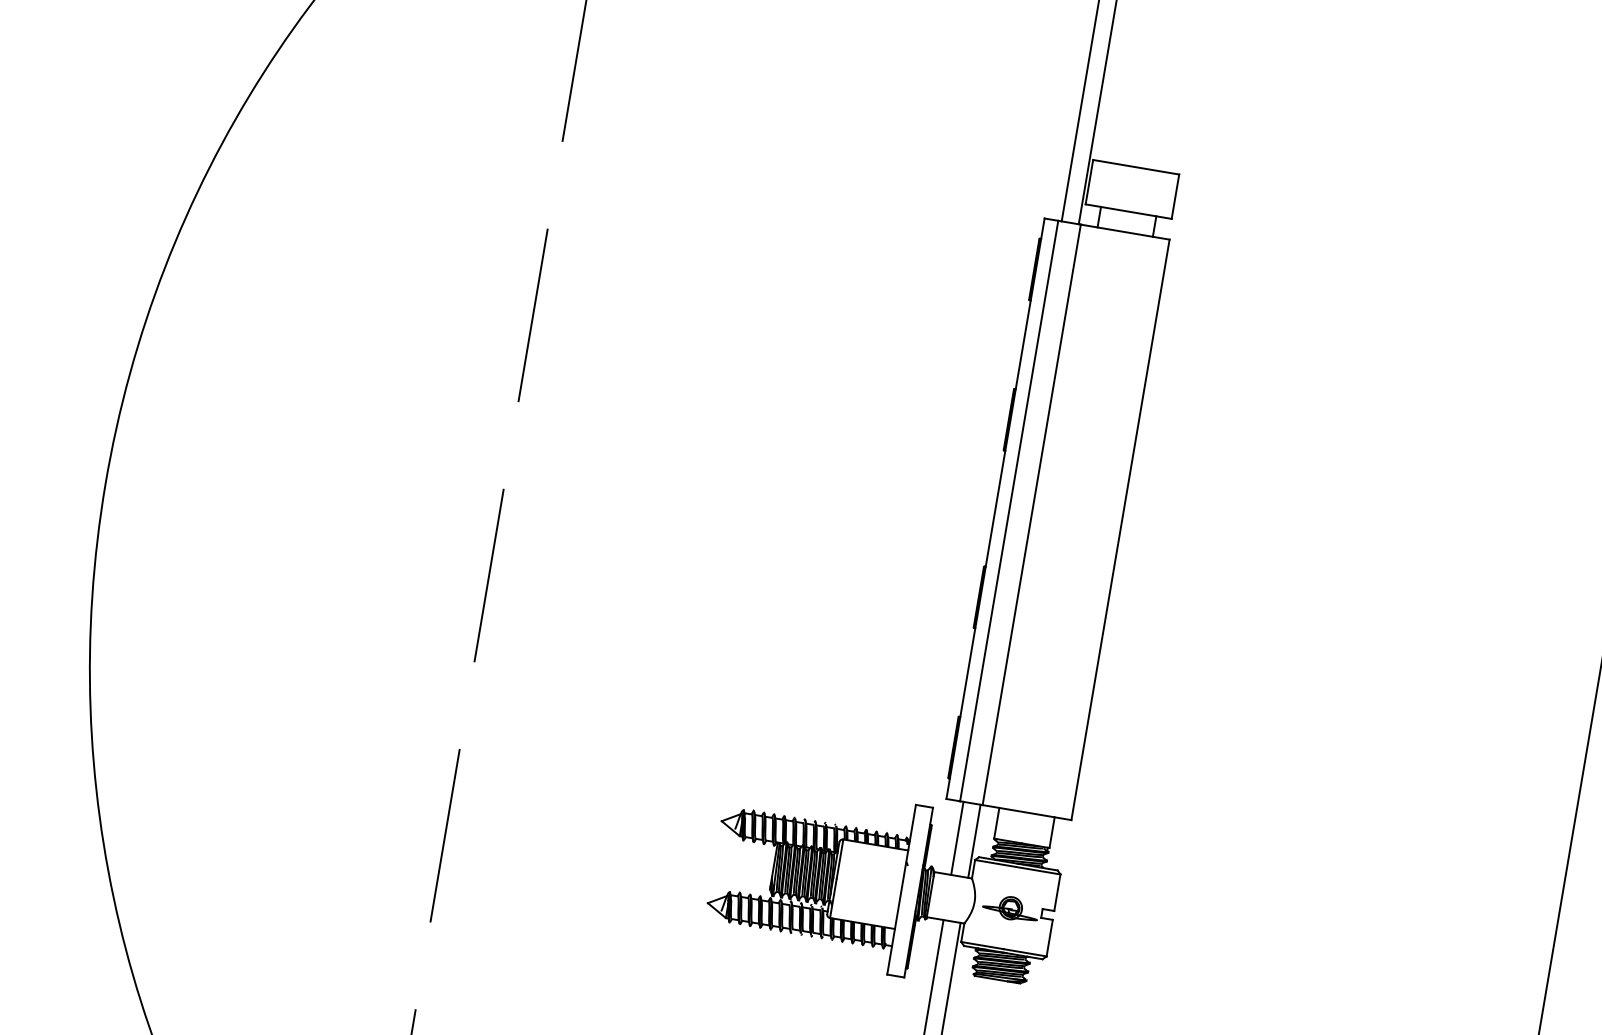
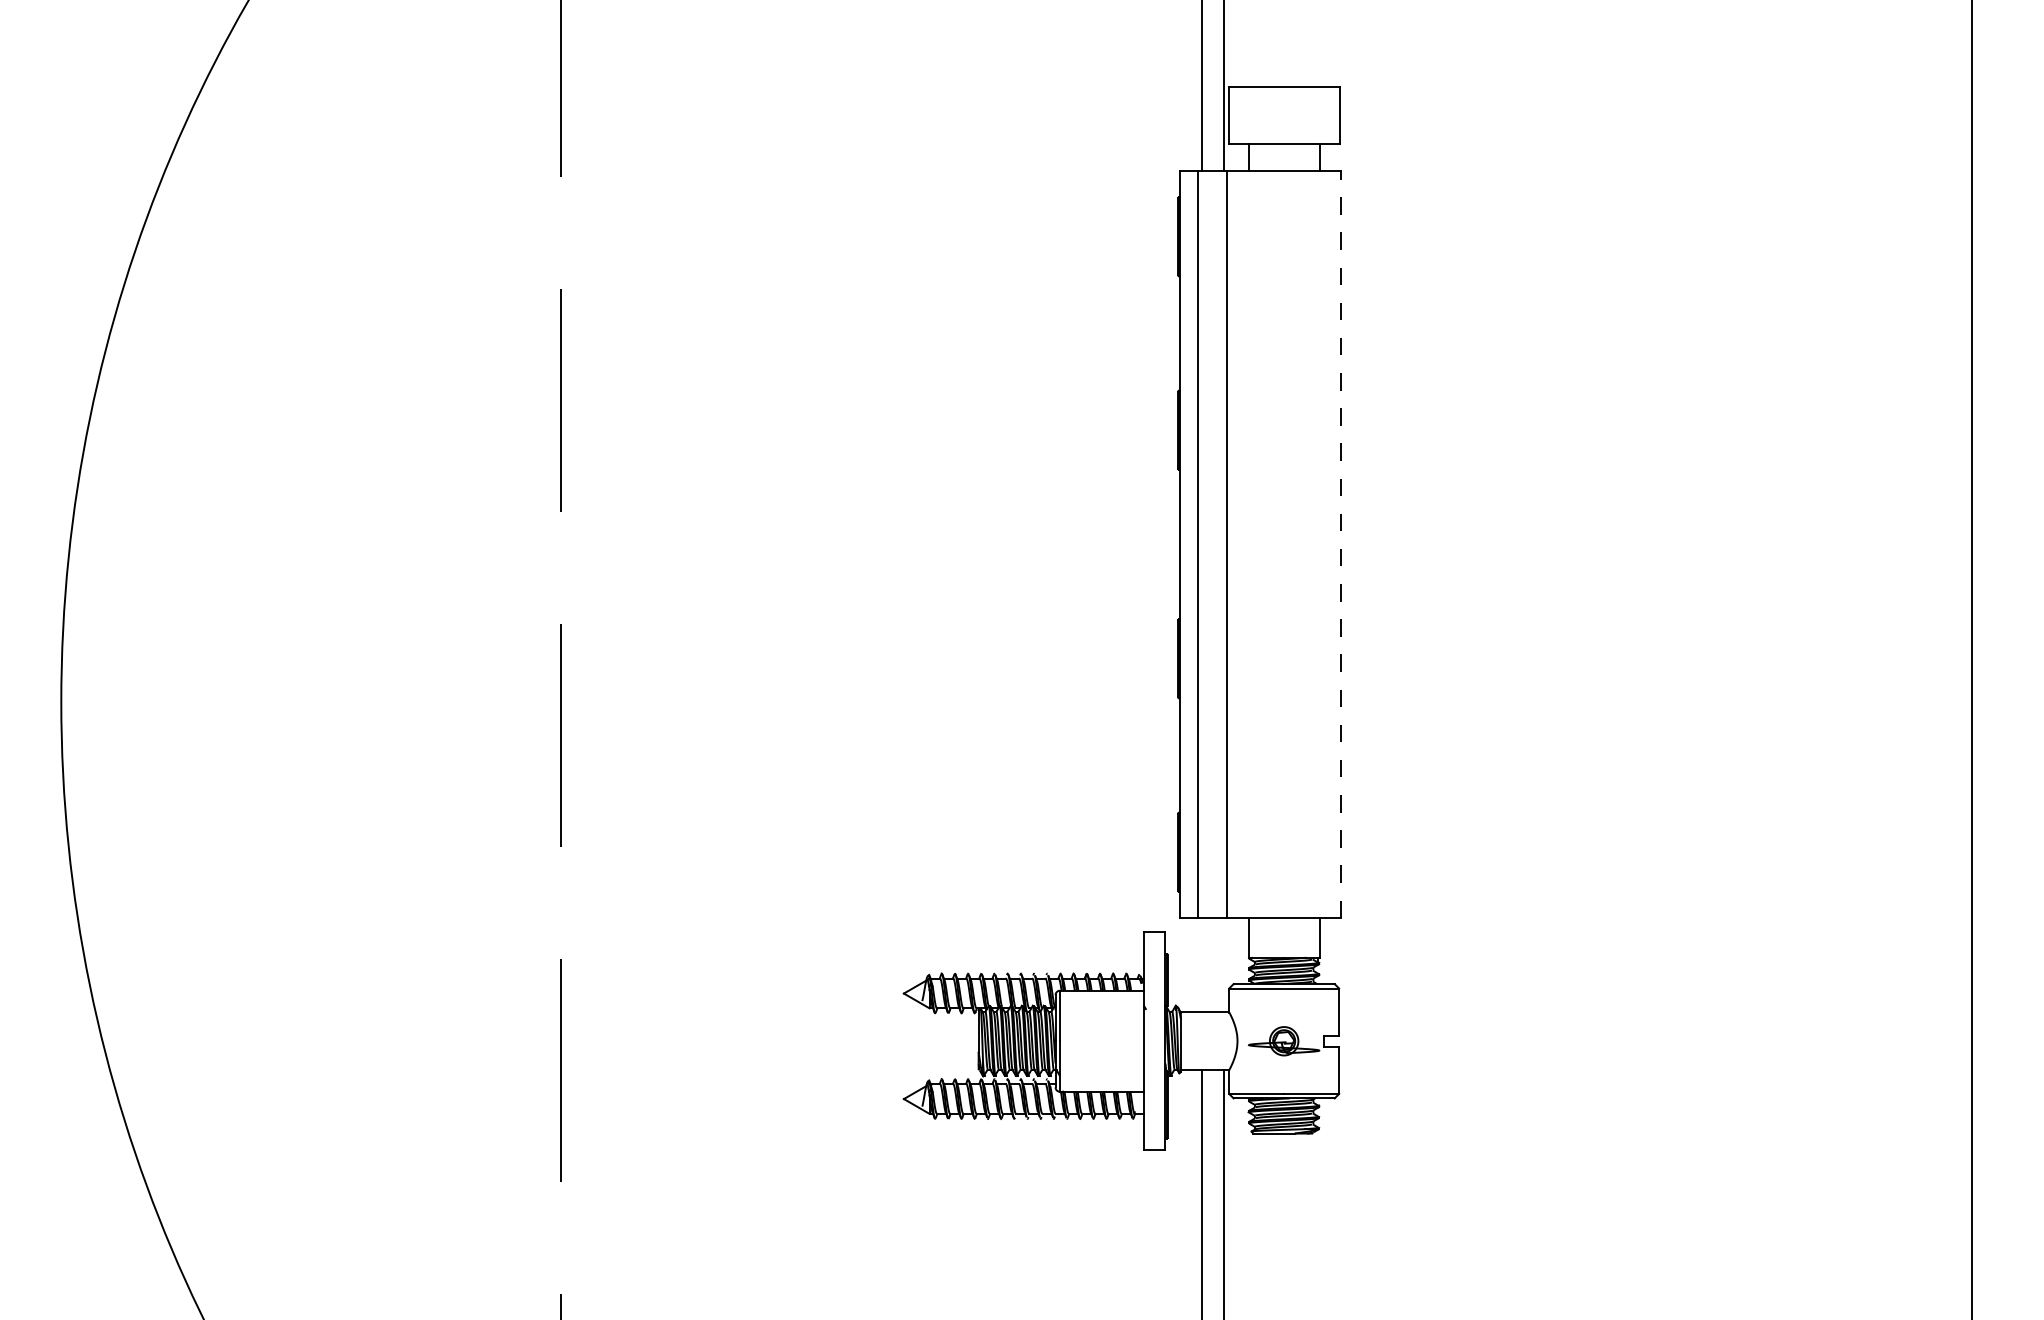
line: (1120, 529) -> (1341, 544), solid -> dashed
line: (957, 838) -> (1202, 965), removed
line: (974, 841) -> (1224, 965), removed

